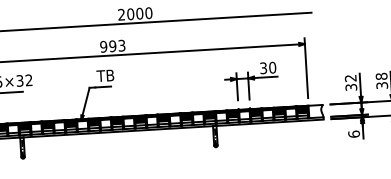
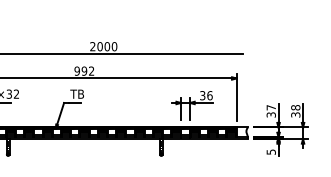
text: (121, 46) -> (91, 71), 993 -> 992
text: (272, 67) -> (209, 95), 30 -> 36
text: (349, 78) -> (270, 107), 32 -> 37
text: (353, 133) -> (270, 151), 6 -> 5

